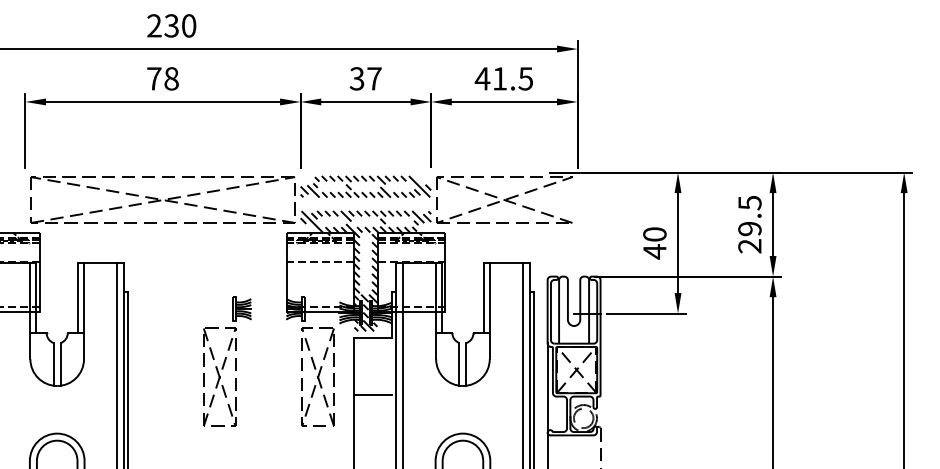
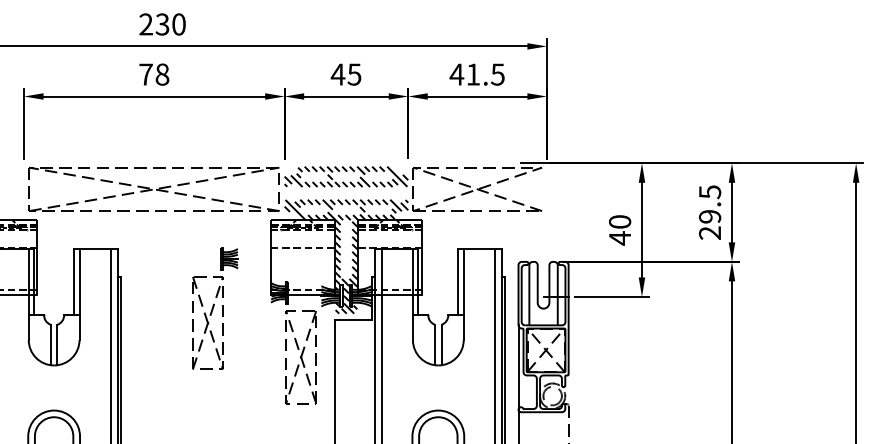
text: (365, 78) -> (346, 74), 37 -> 45
part: (227, 361) -> (215, 308), moved
line: (372, 394) -> (352, 373), removed

